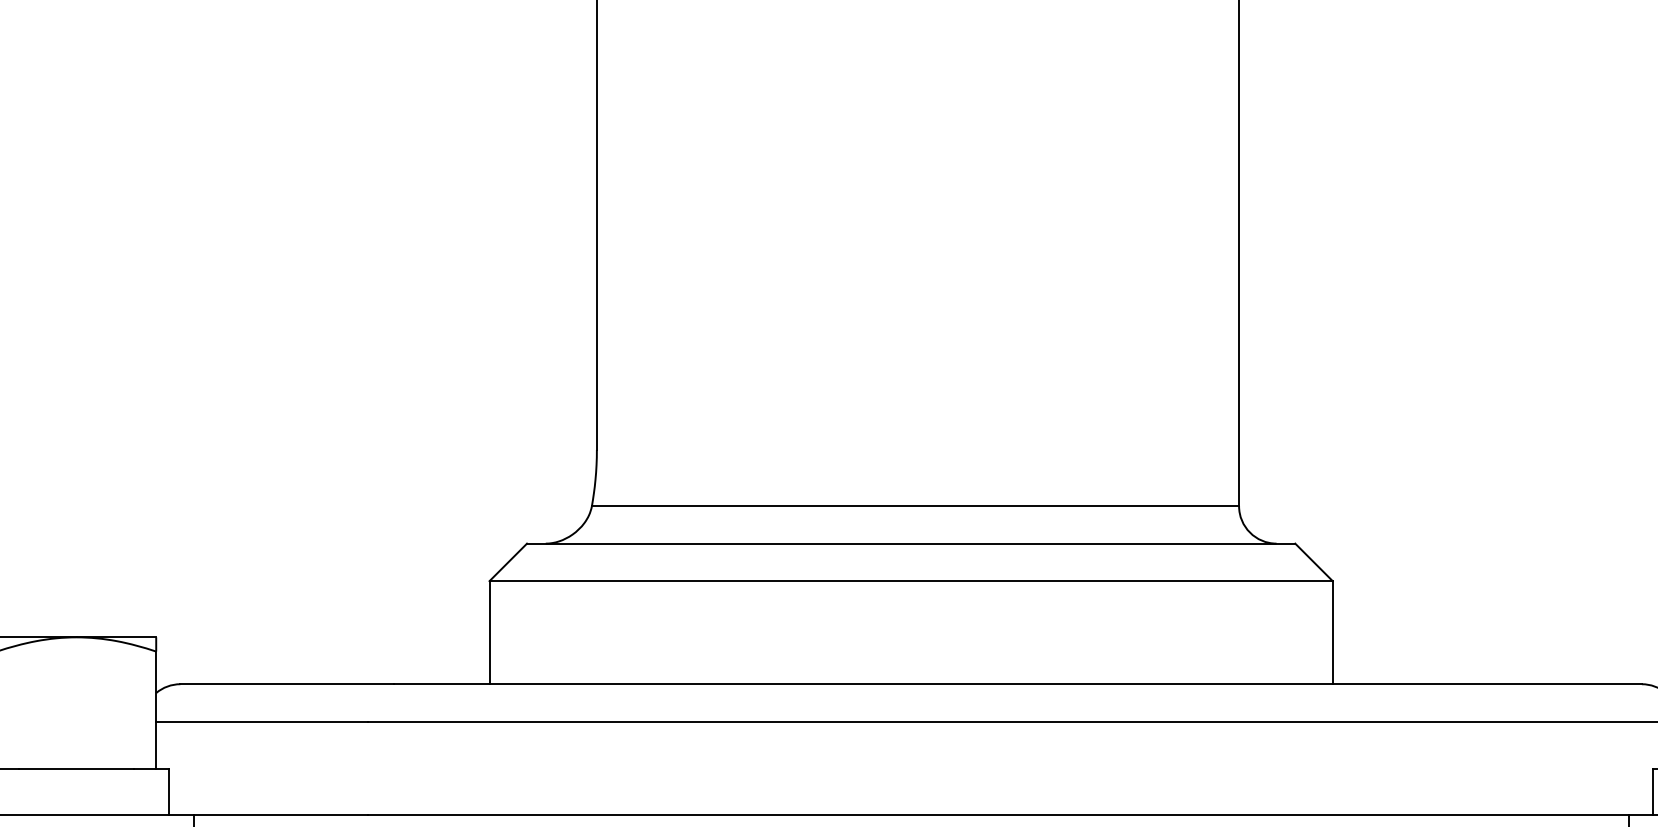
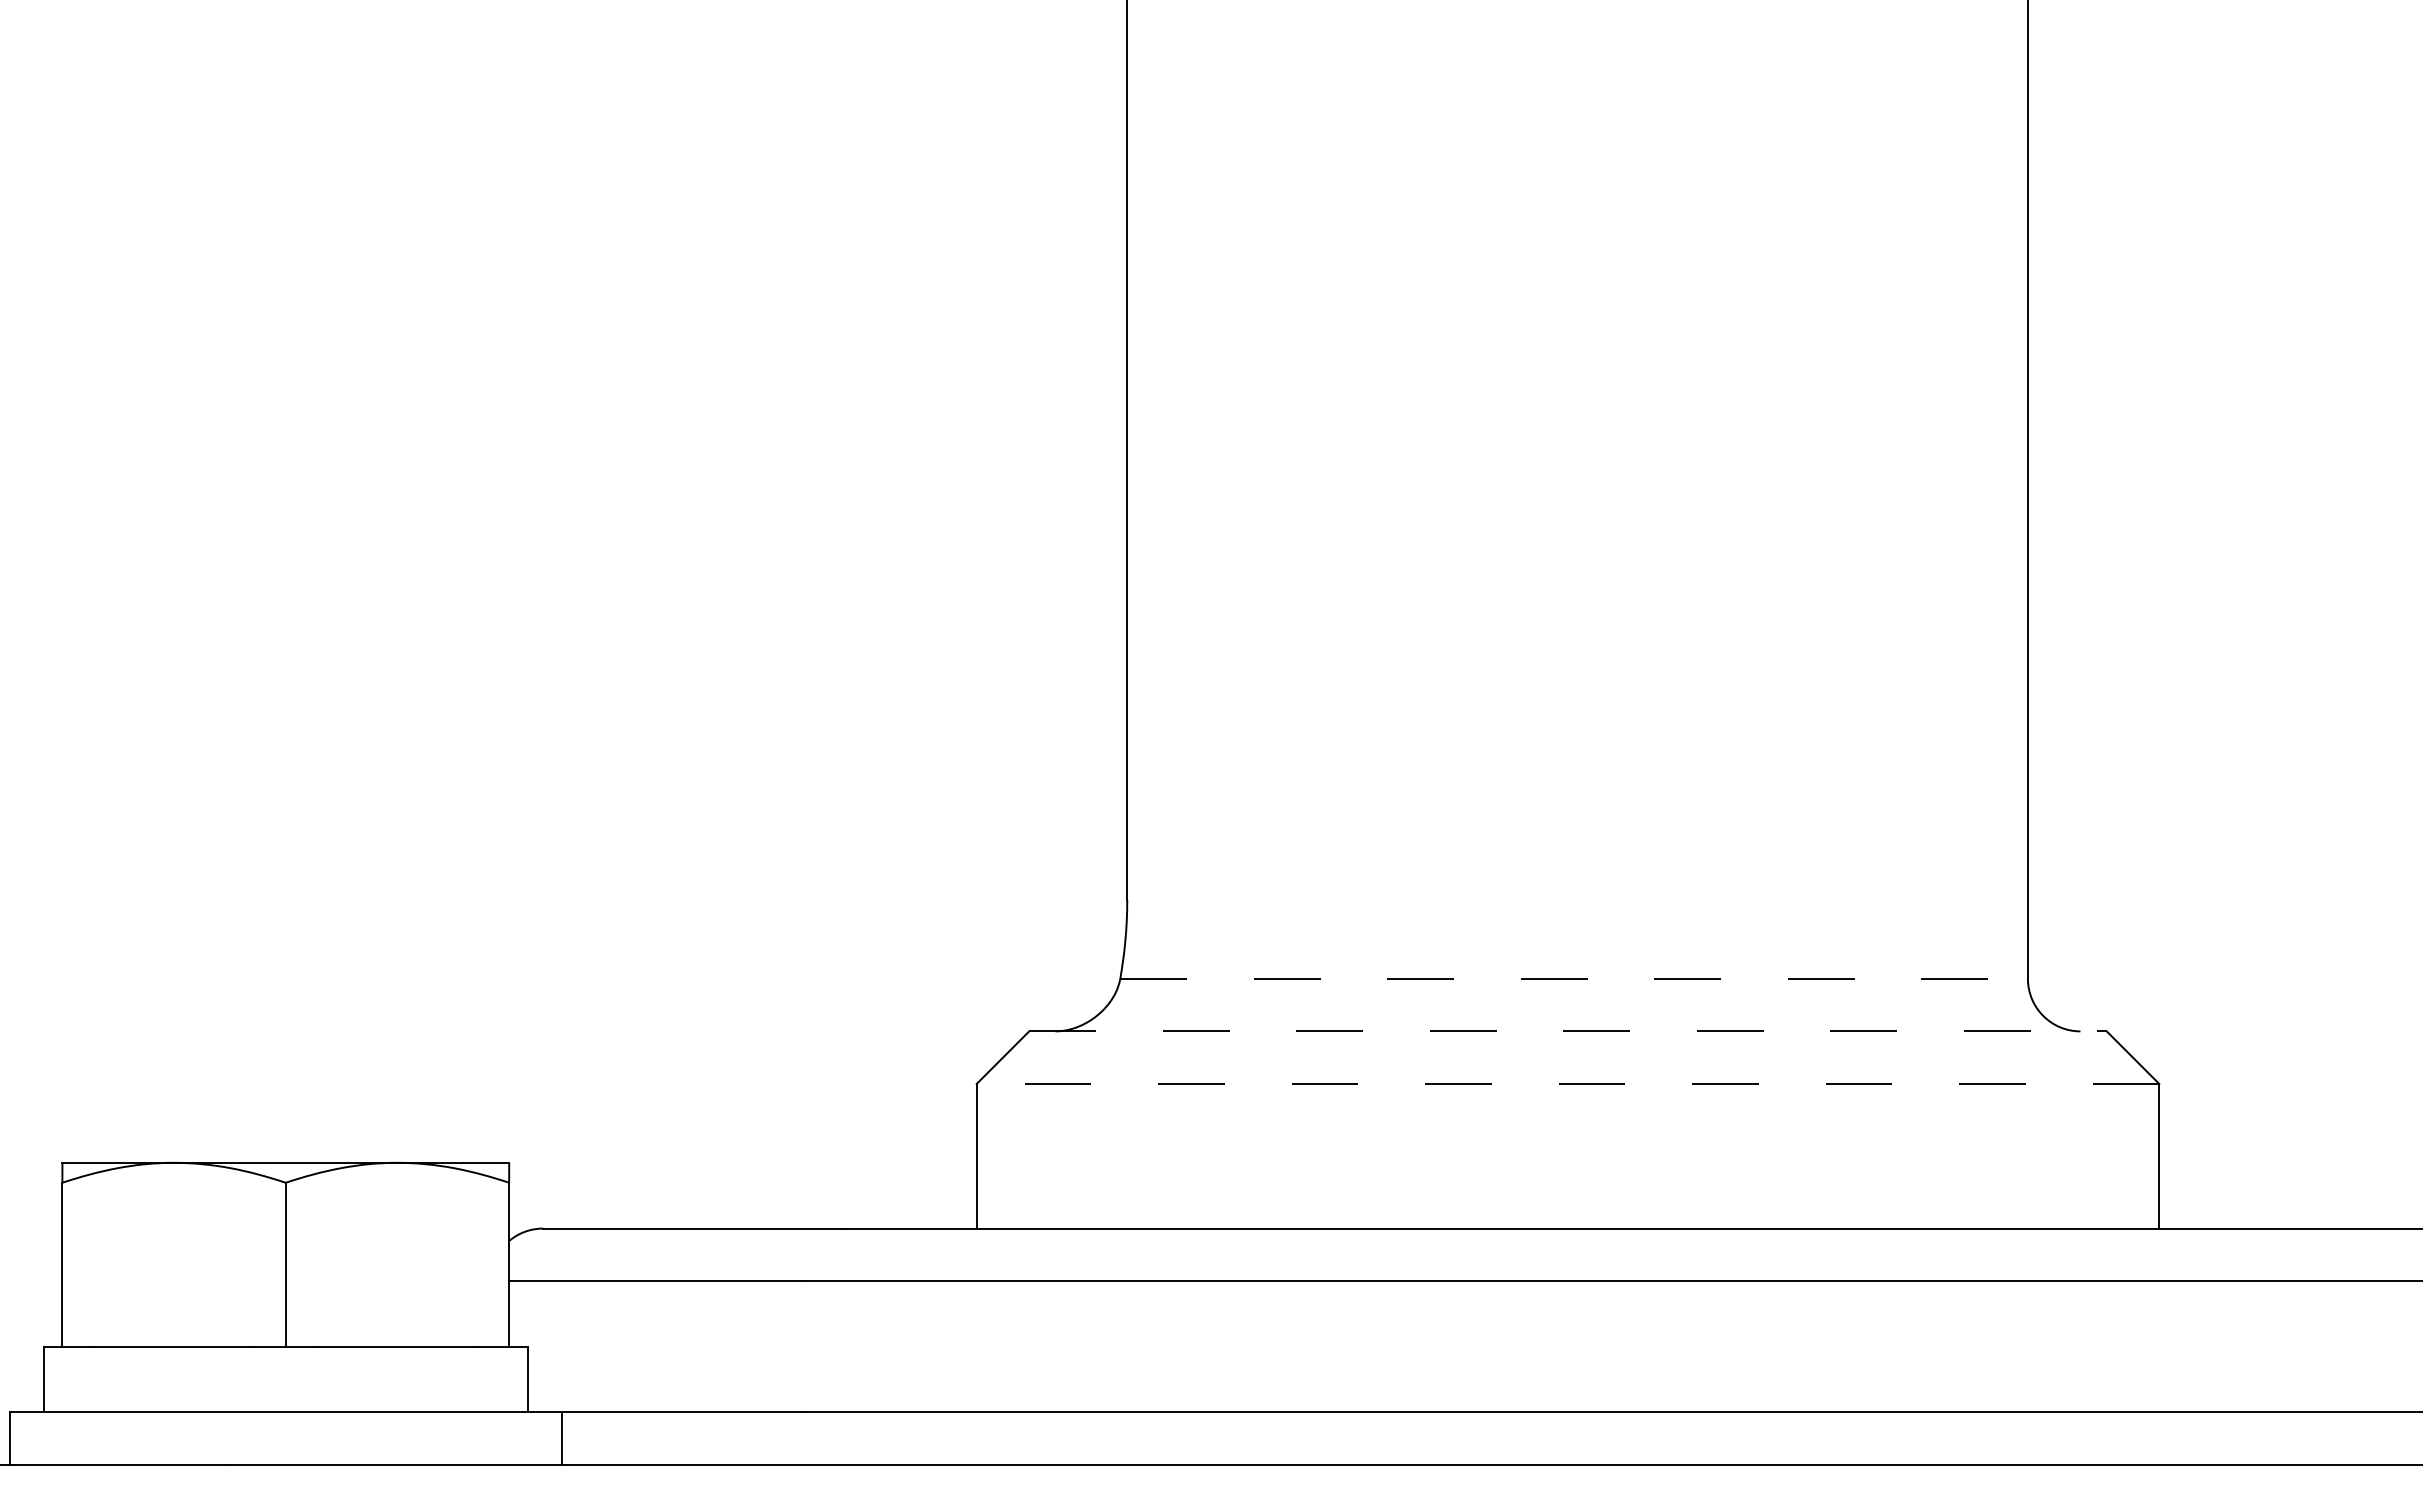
line: (915, 505) -> (1574, 978), solid -> dashed
line: (911, 543) -> (1568, 1031), solid -> dashed
line: (910, 580) -> (1567, 1083), solid -> dashed

